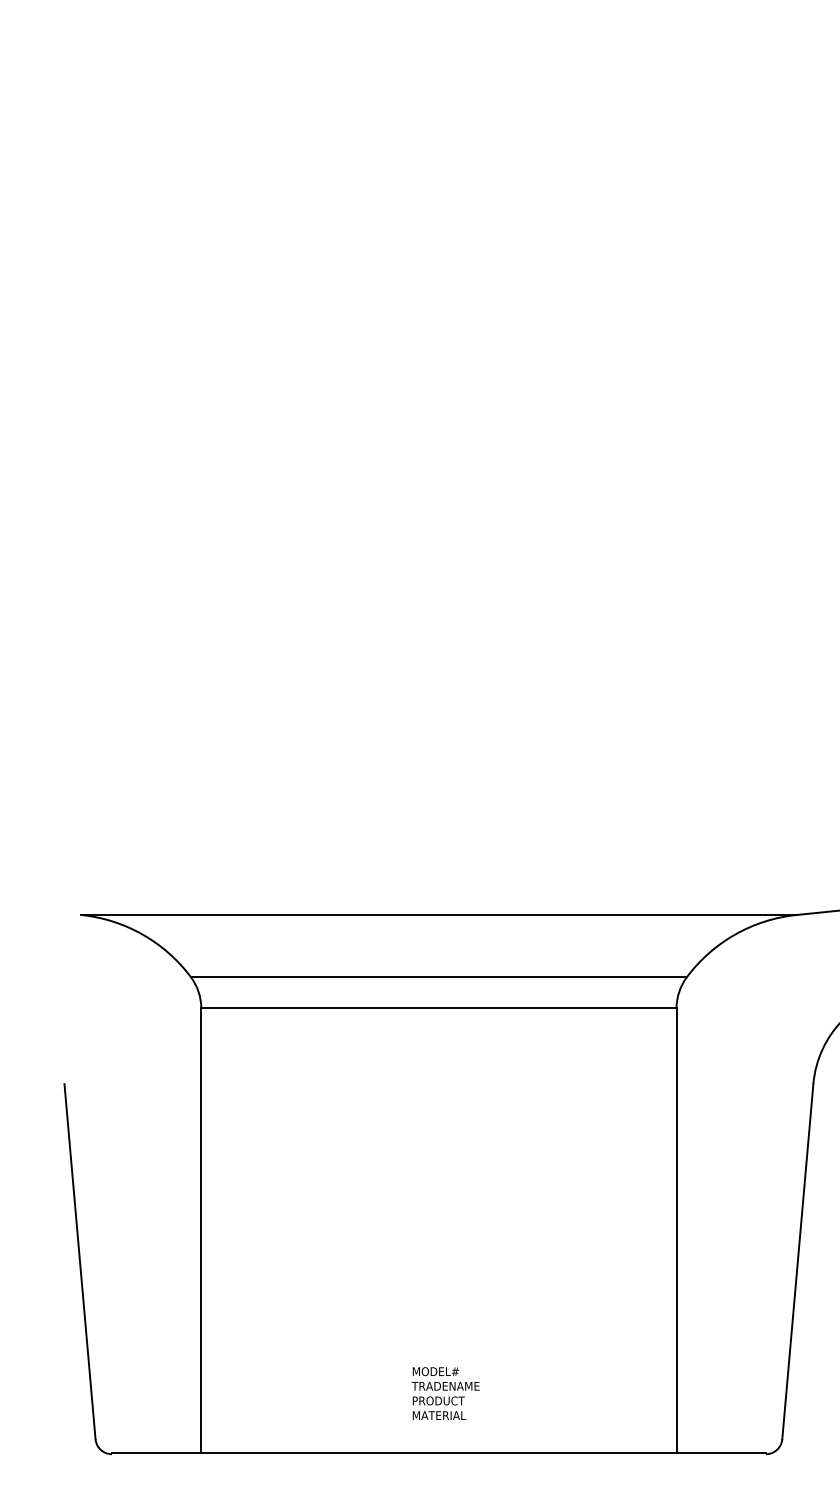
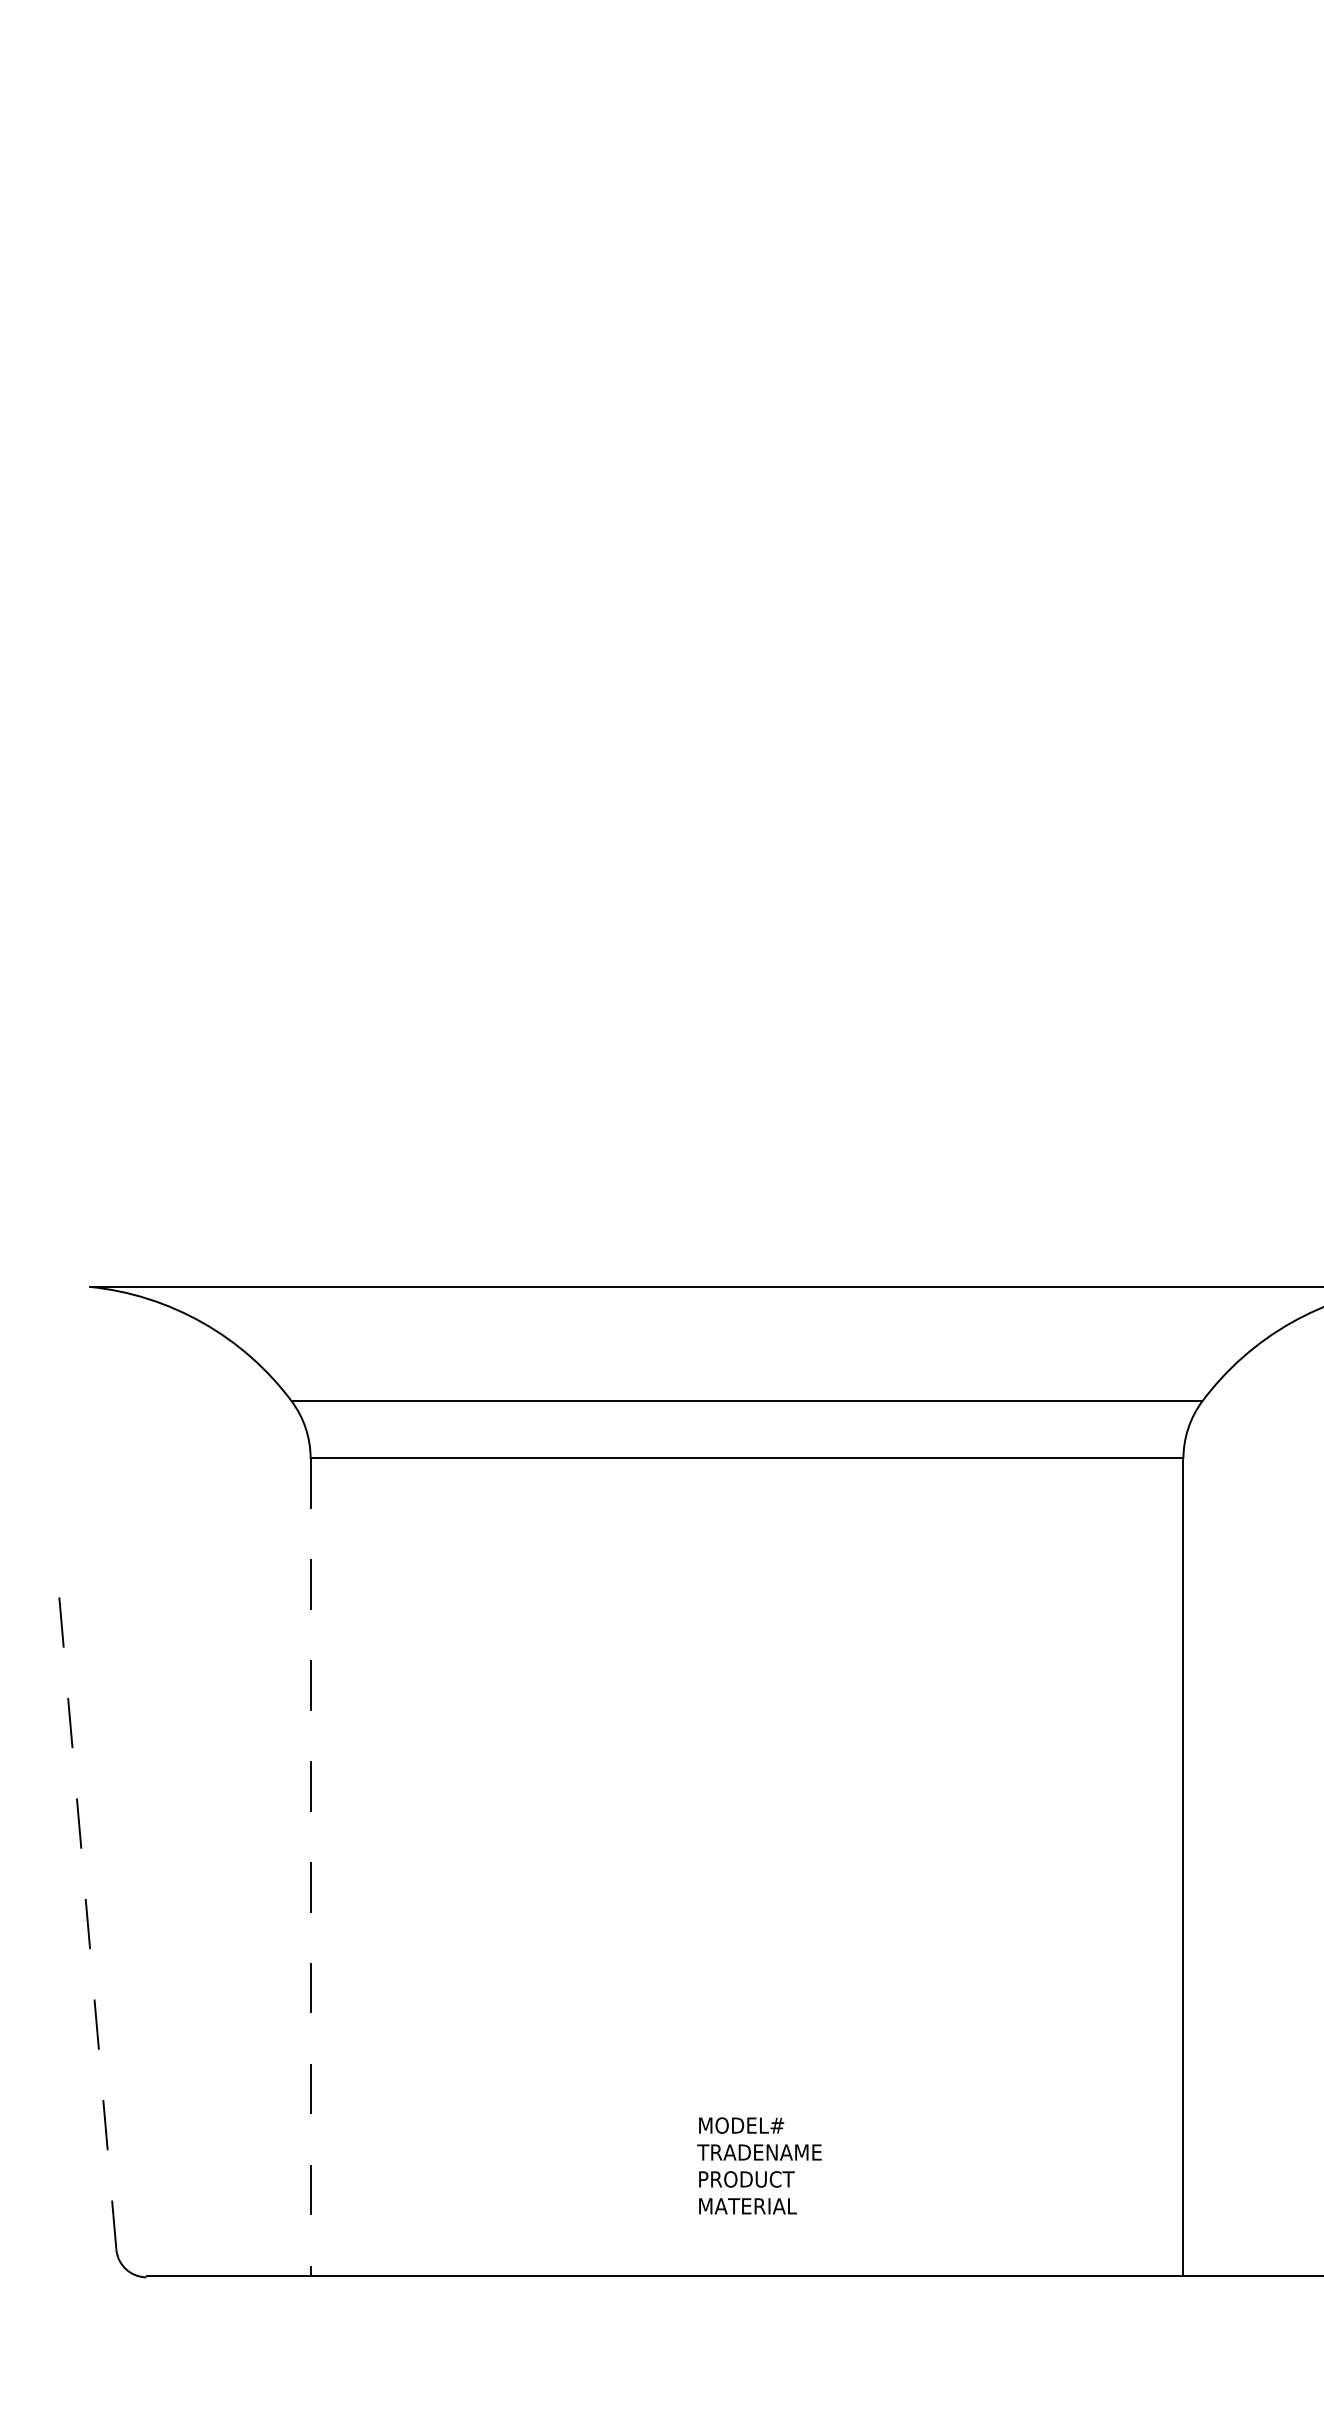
line: (201, 1231) -> (310, 1868), solid -> dashed
line: (80, 1262) -> (88, 1925), solid -> dashed

